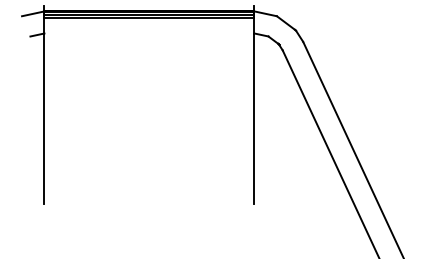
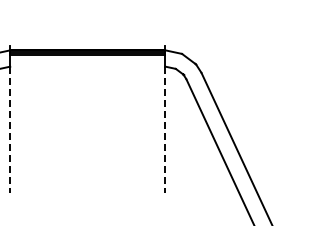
line: (44, 118) -> (10, 129), solid -> dashed
line: (254, 118) -> (165, 129), solid -> dashed

